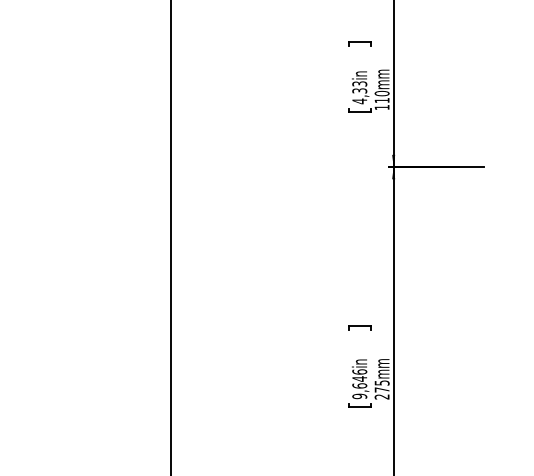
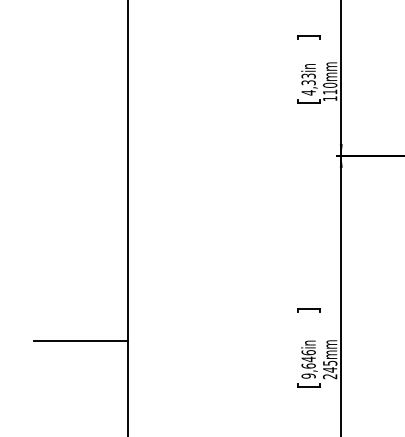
line: (122, 360) -> (80, 341), added
text: (381, 389) -> (329, 369), 275mm -> 245mm

